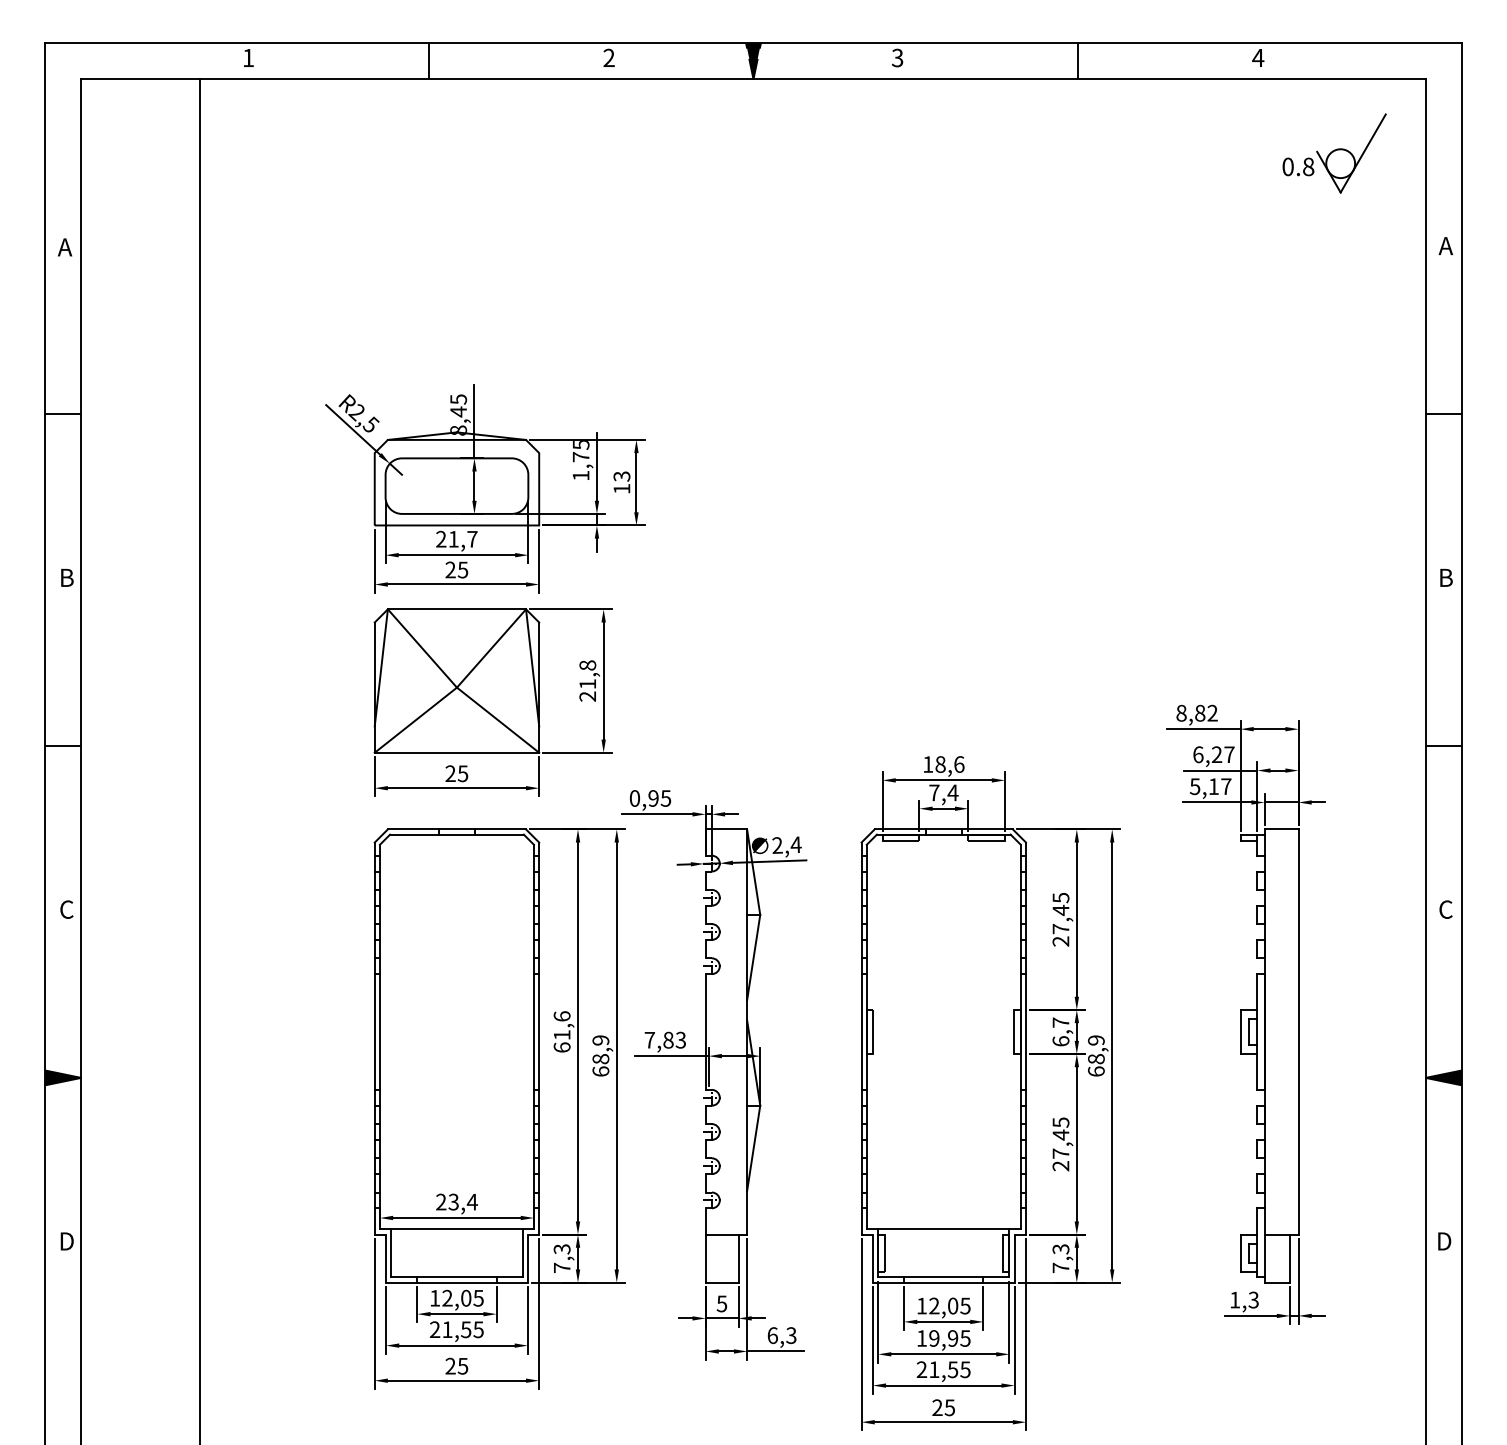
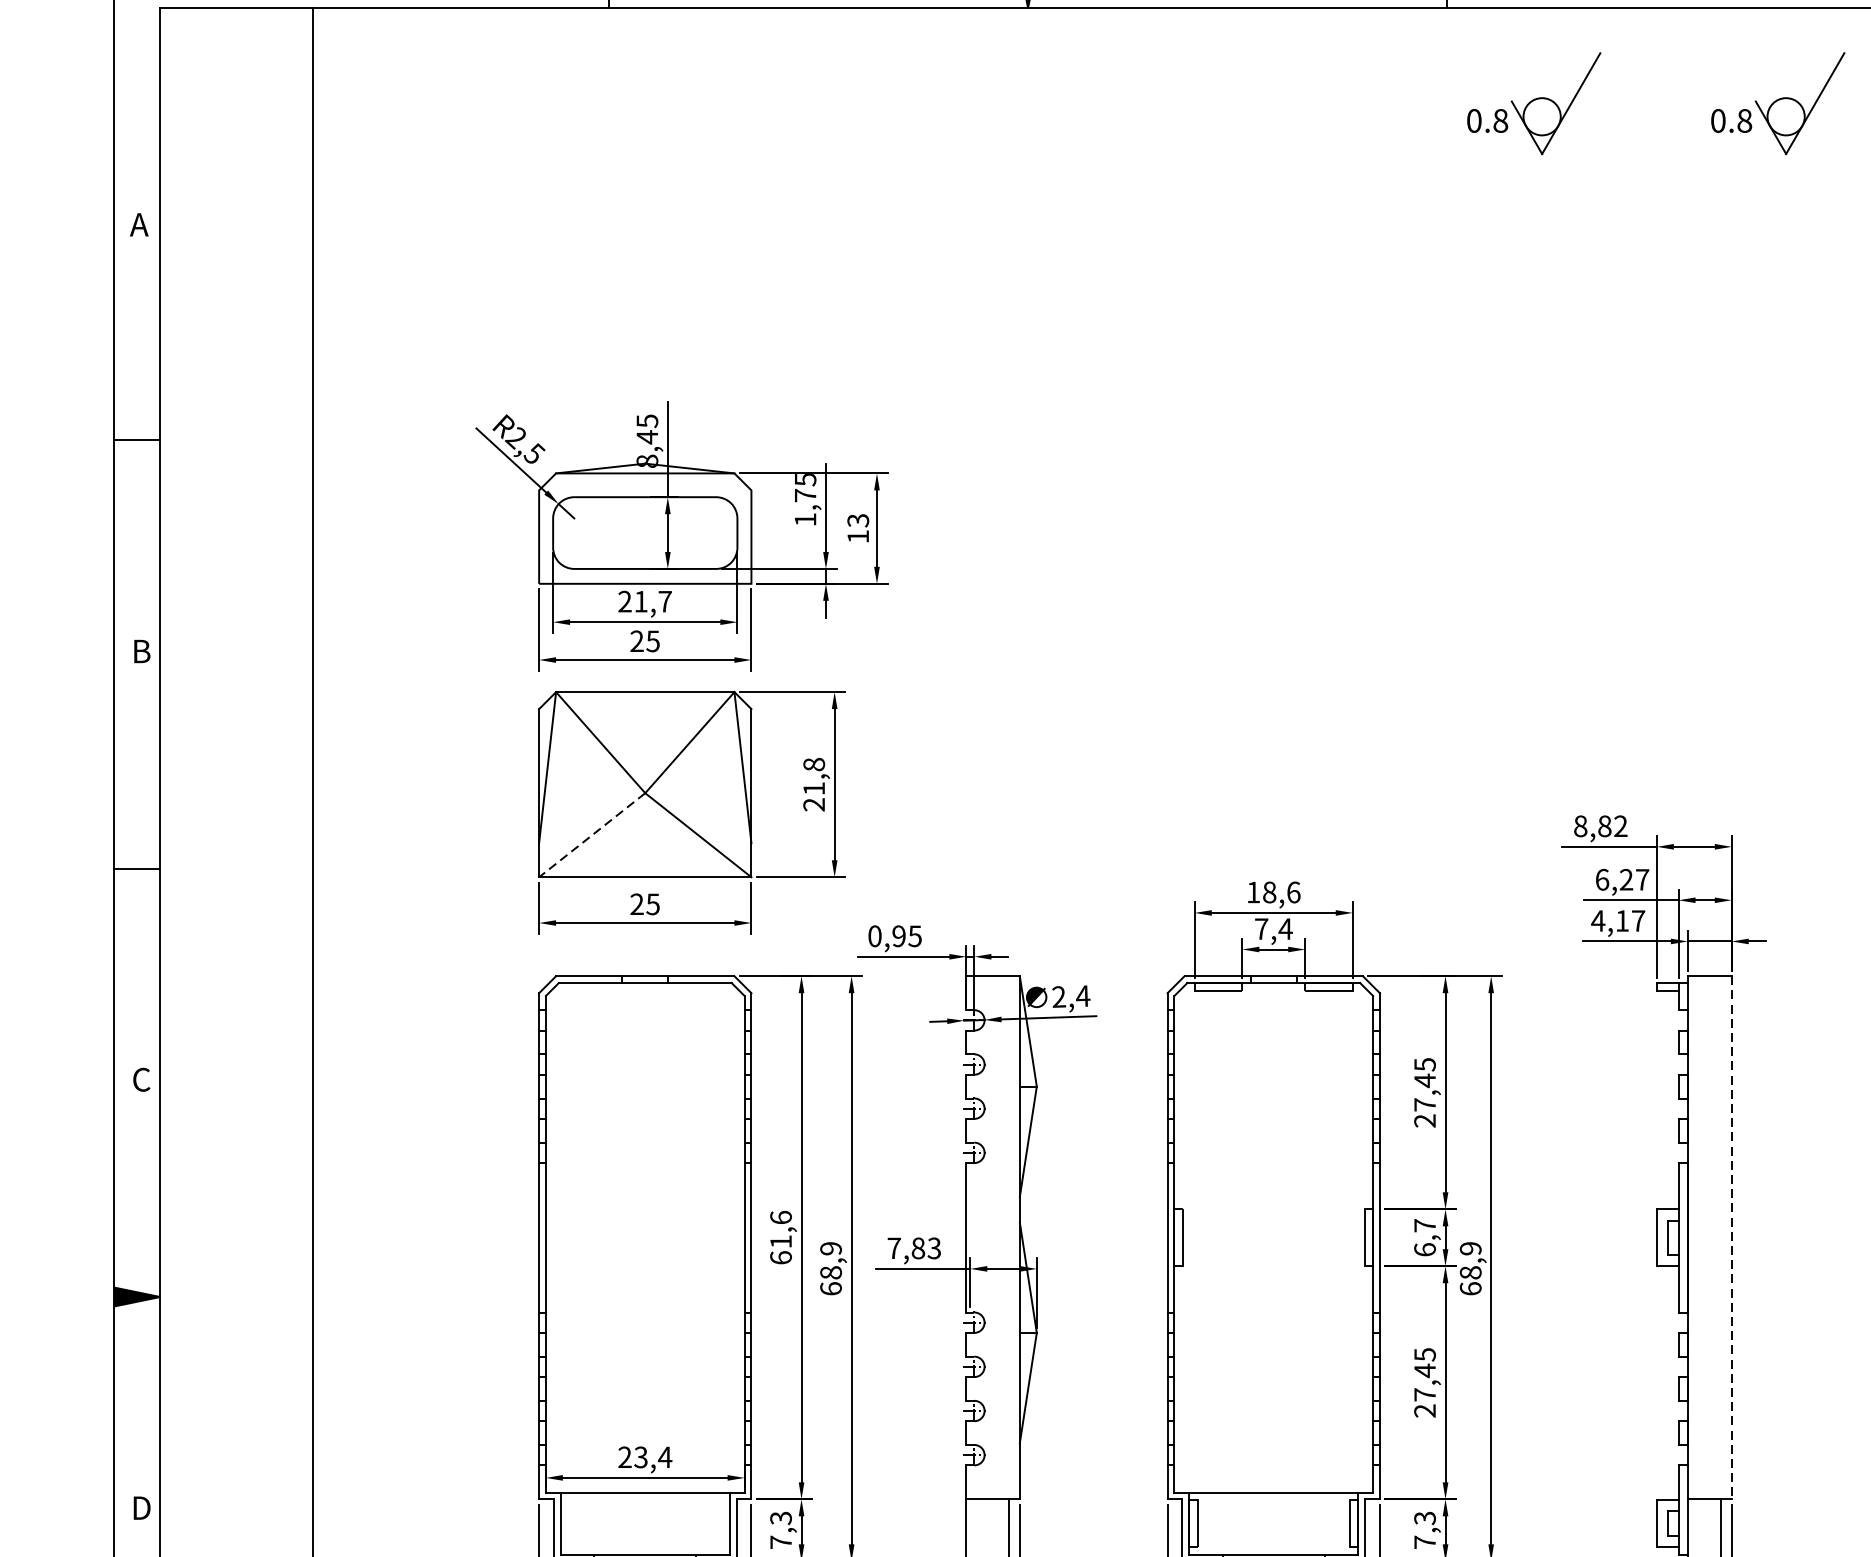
part: (1145, 153) -> (1534, 103), added
line: (415, 720) -> (591, 835), solid -> dashed
text: (1194, 786) -> (1597, 920), 5,17 -> 4,17
line: (1298, 1032) -> (1731, 1238), solid -> dashed

